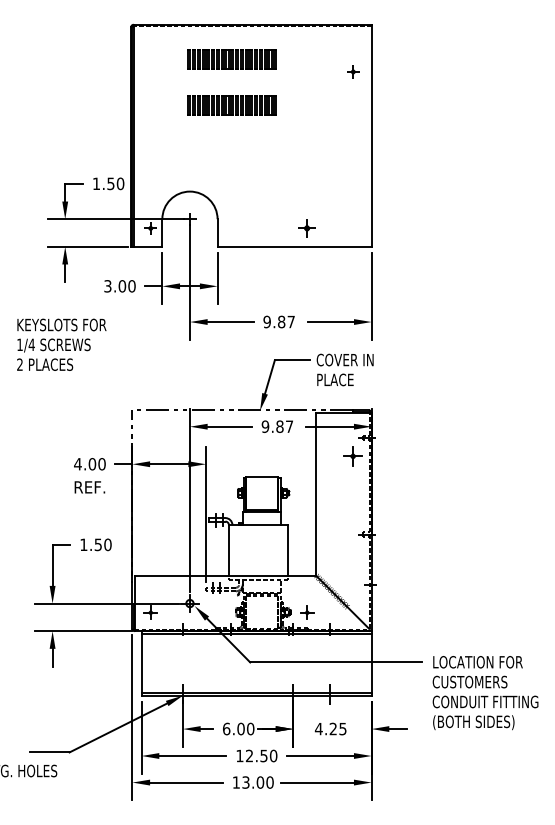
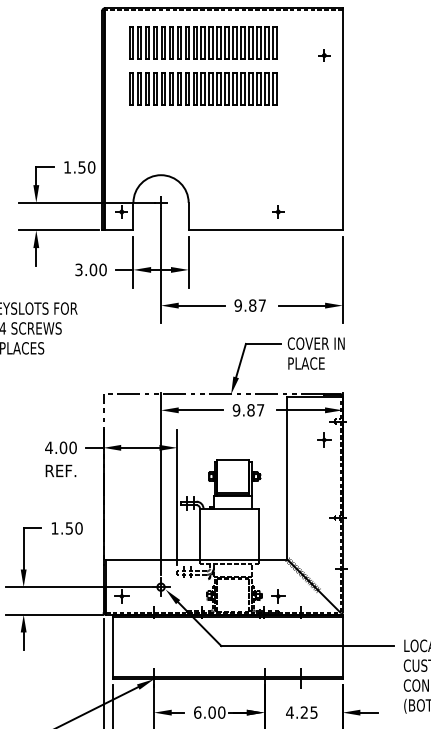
part: (232, 58) -> (203, 42), size x1.67
part: (232, 104) -> (203, 88), size x1.67
part: (307, 228) -> (278, 212), size x0.71
part: (353, 456) -> (324, 440), size x0.71

